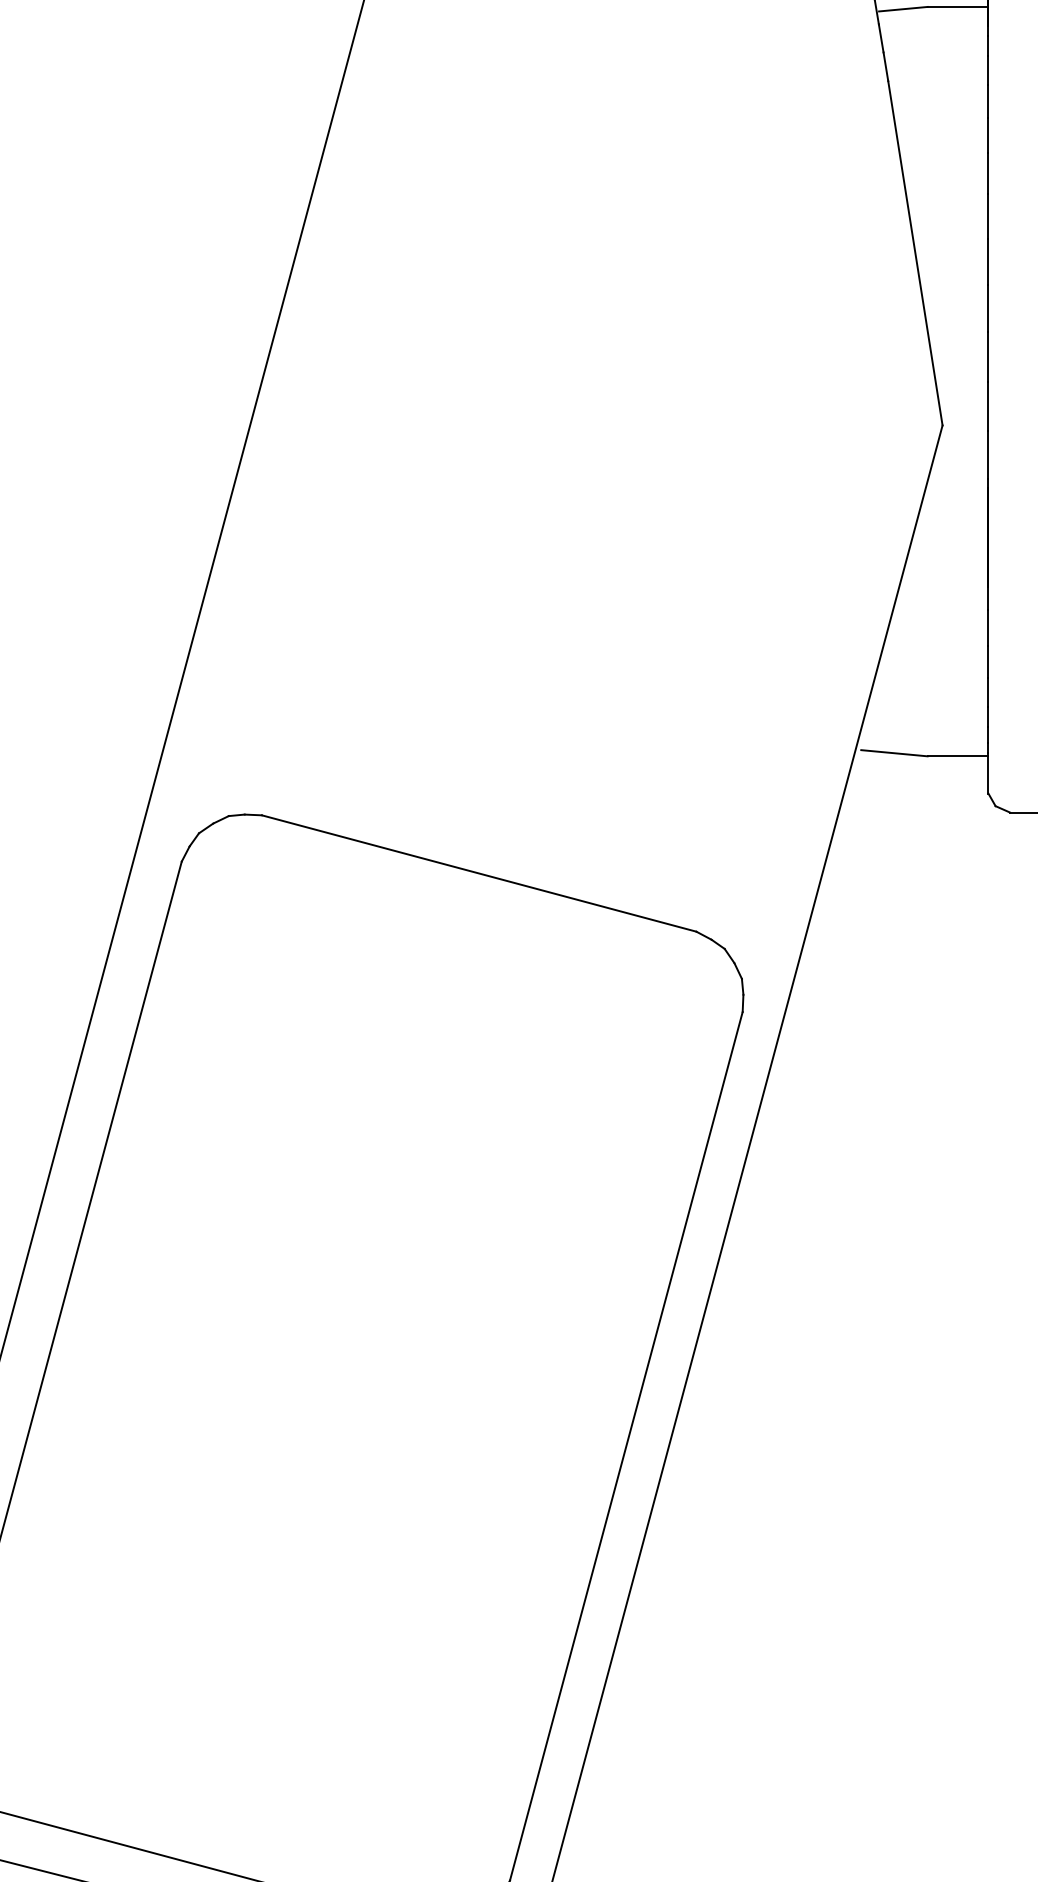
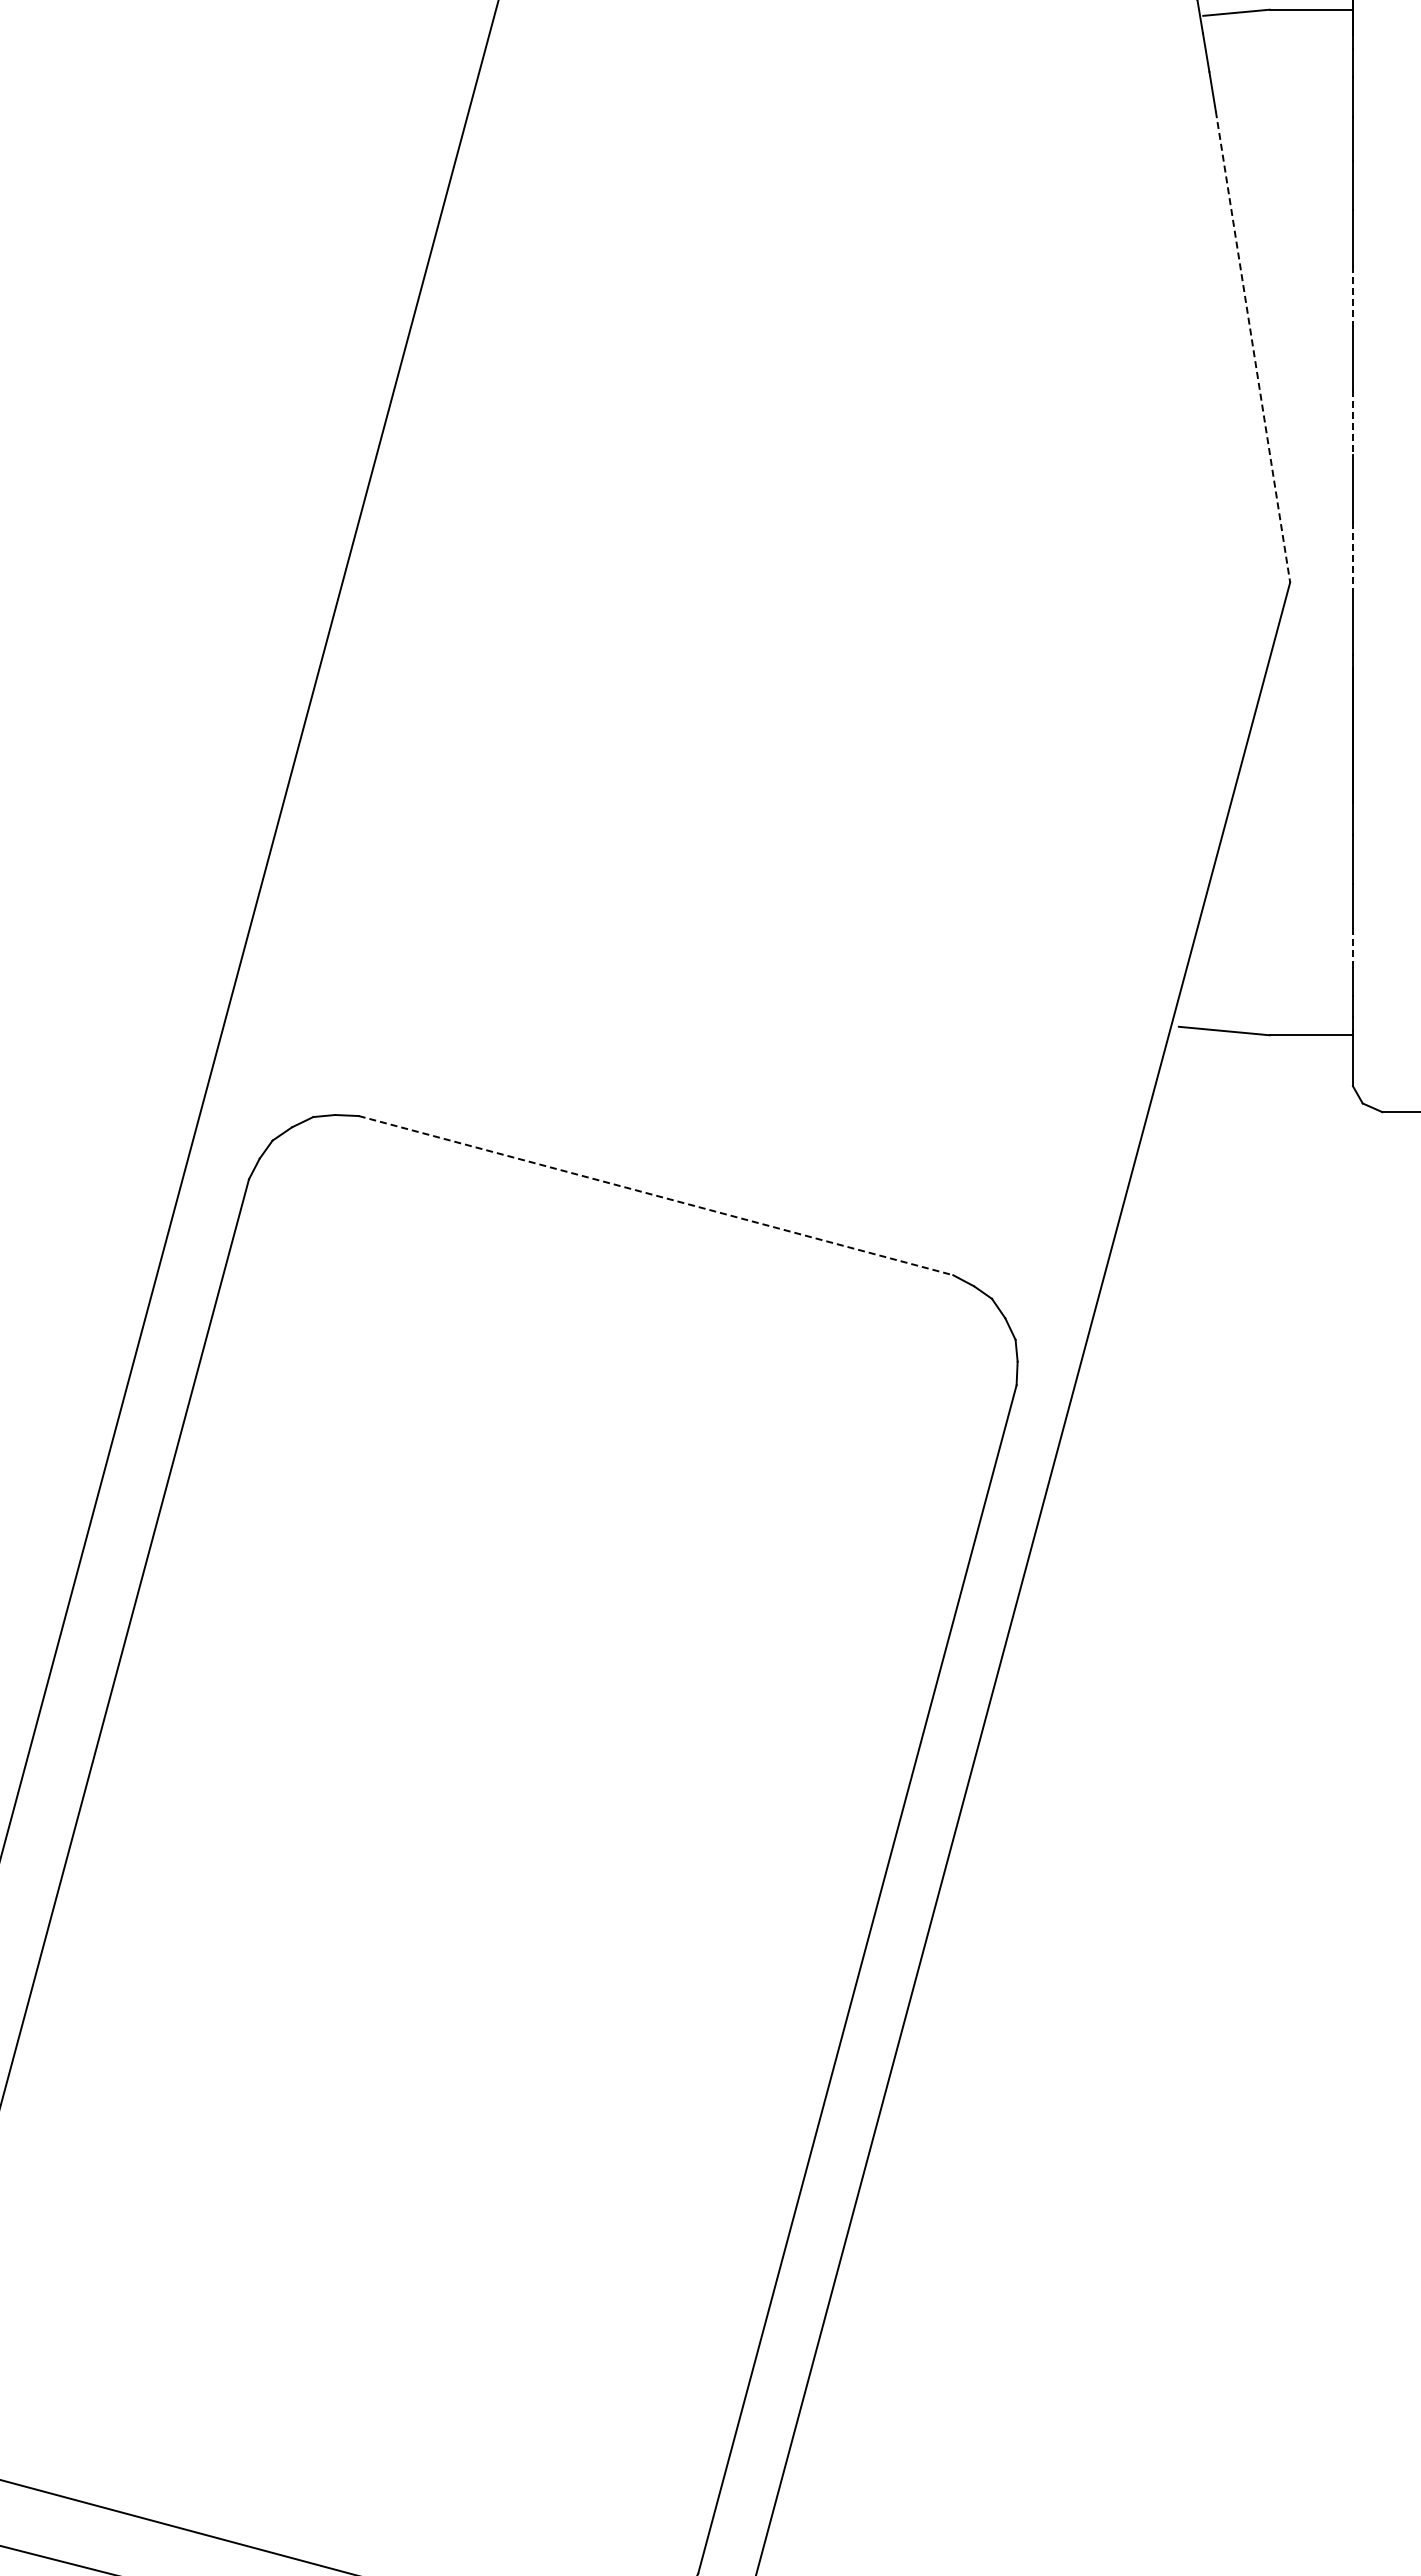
line: (988, 216) -> (1352, 296), solid -> dashed
line: (915, 253) -> (1253, 346), solid -> dashed
line: (988, 308) -> (1352, 422), solid -> dashed
line: (988, 406) -> (1352, 556), solid -> dashed
line: (988, 692) -> (1352, 947), solid -> dashed
line: (479, 873) -> (656, 1195), solid -> dashed

